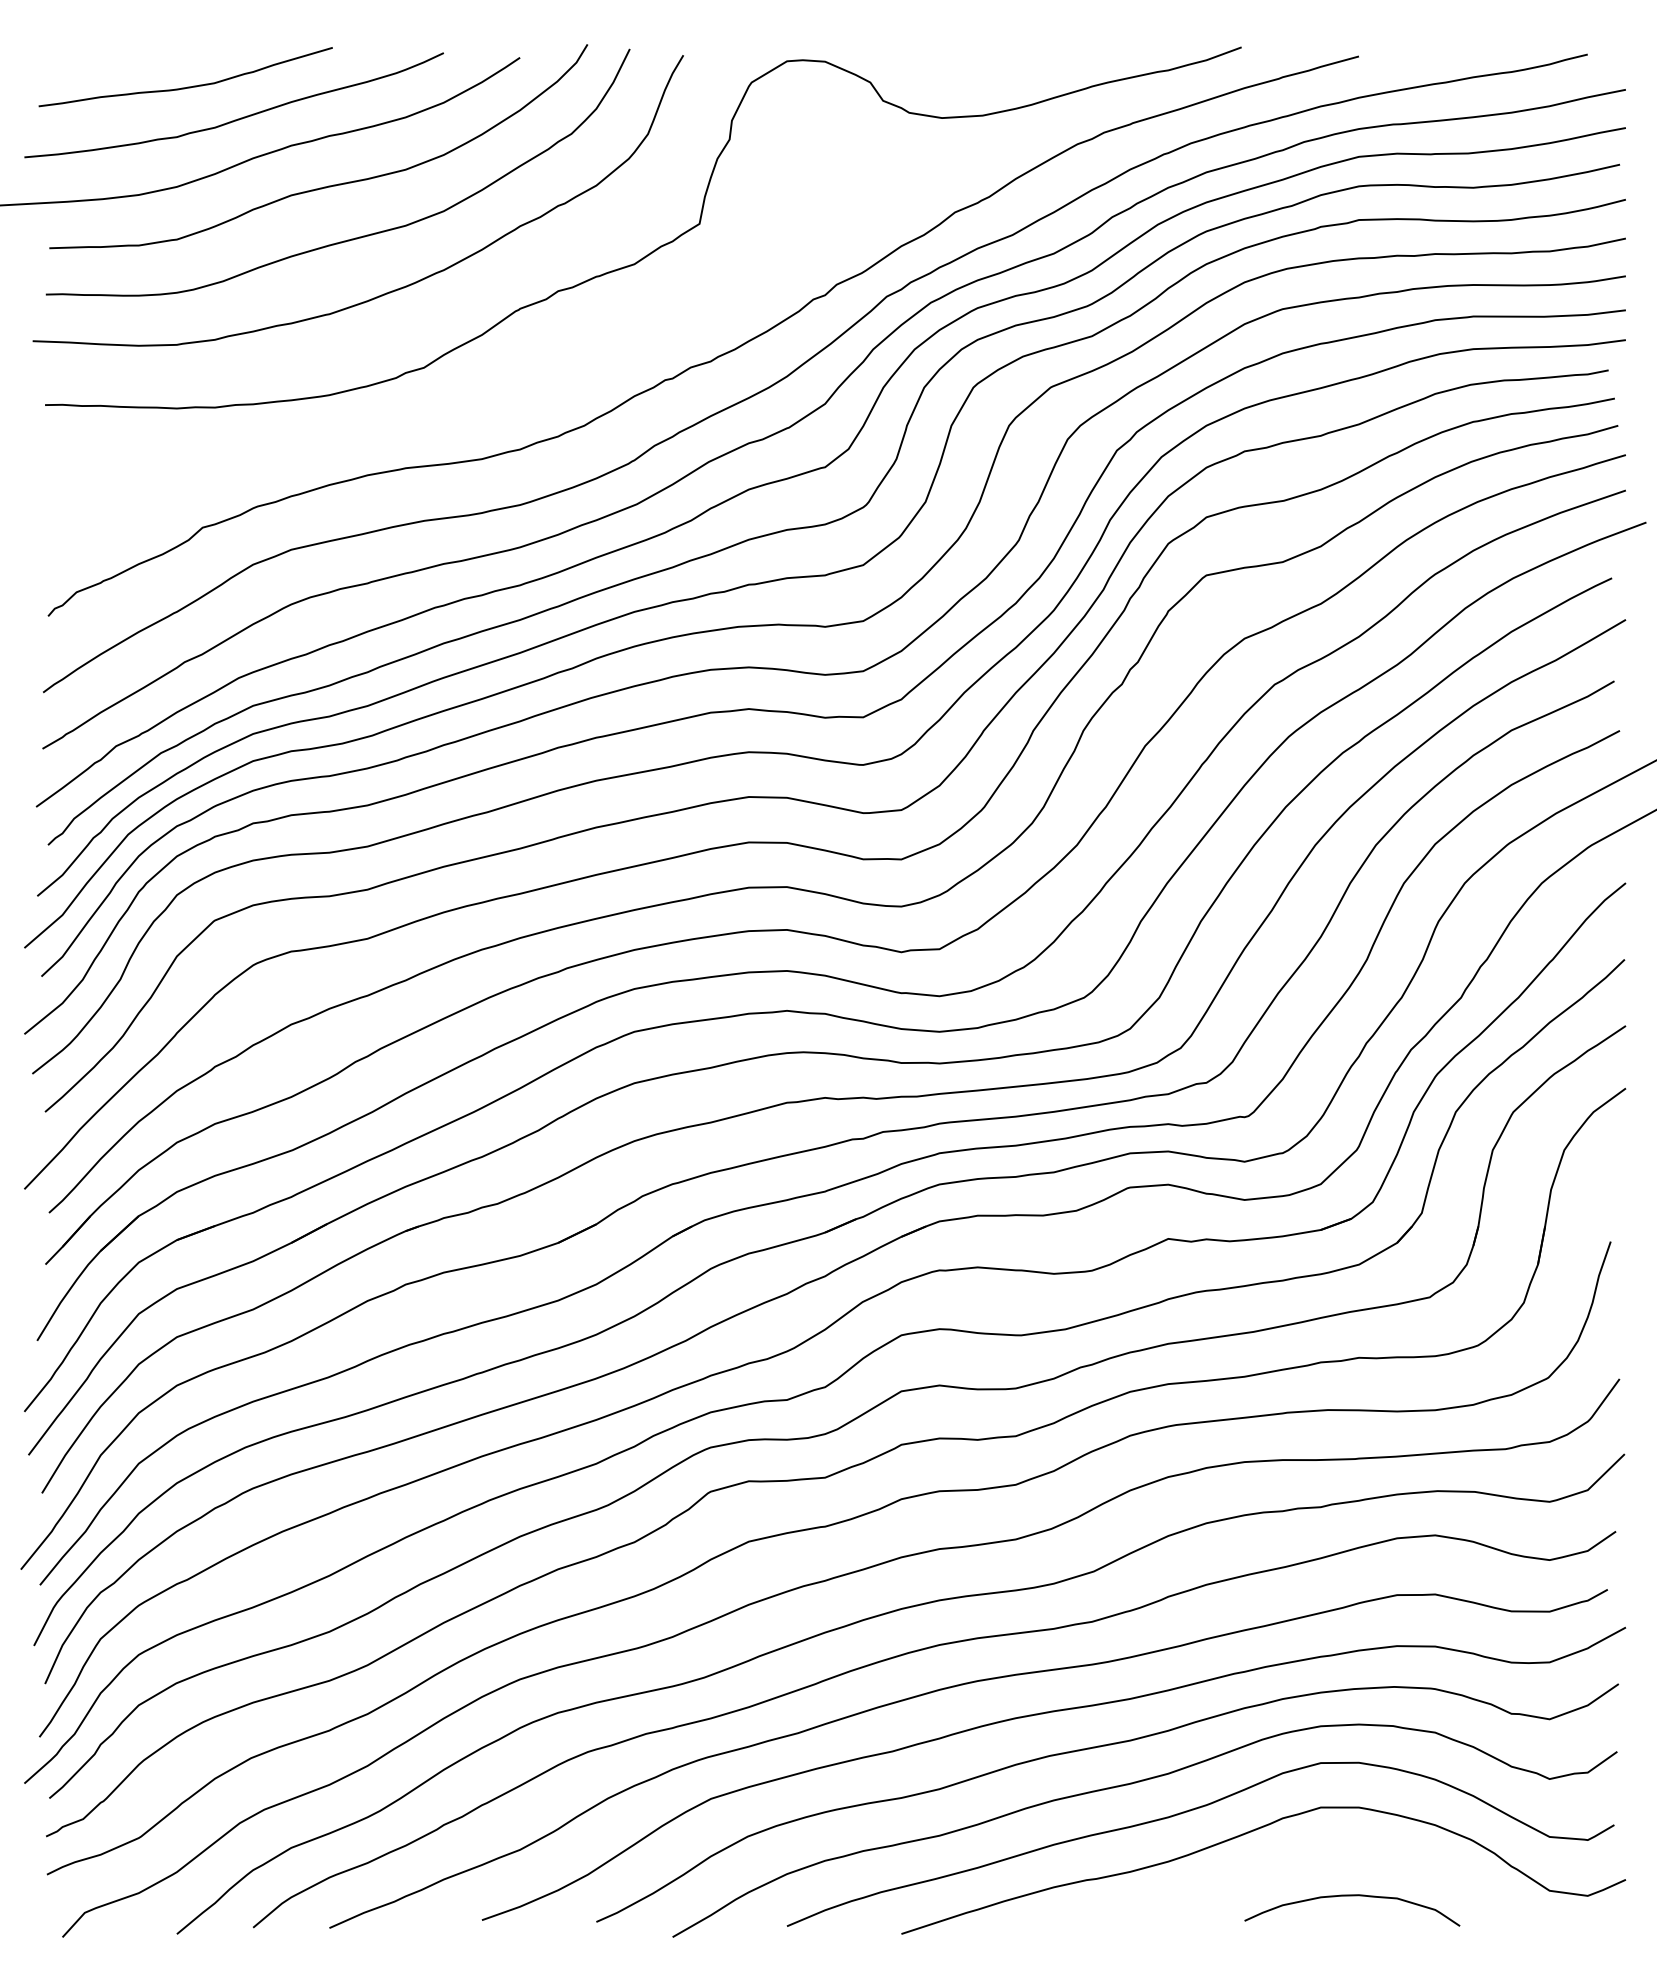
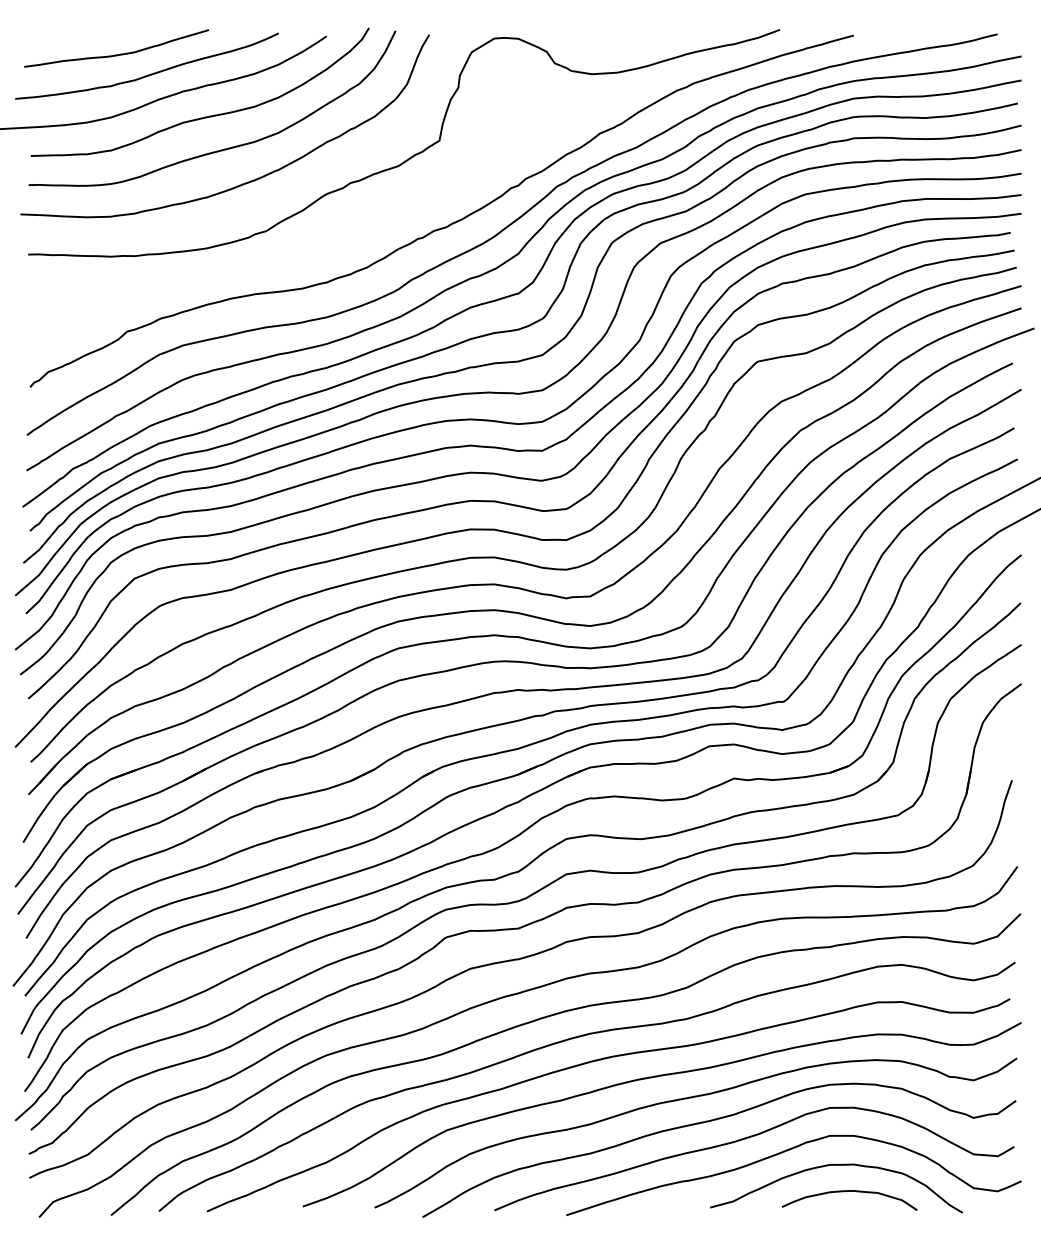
curve: (1331, 1854) -> (836, 1165), added

